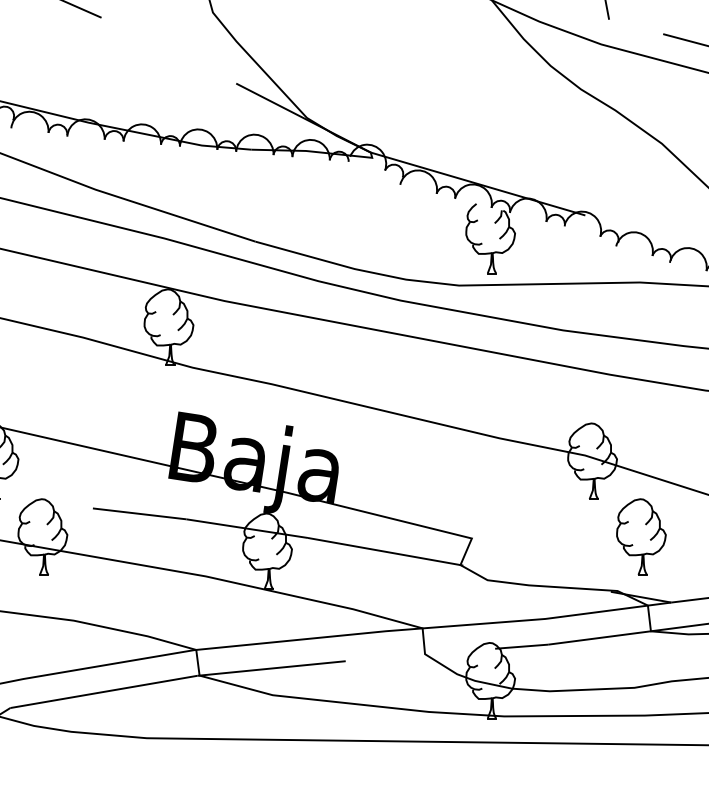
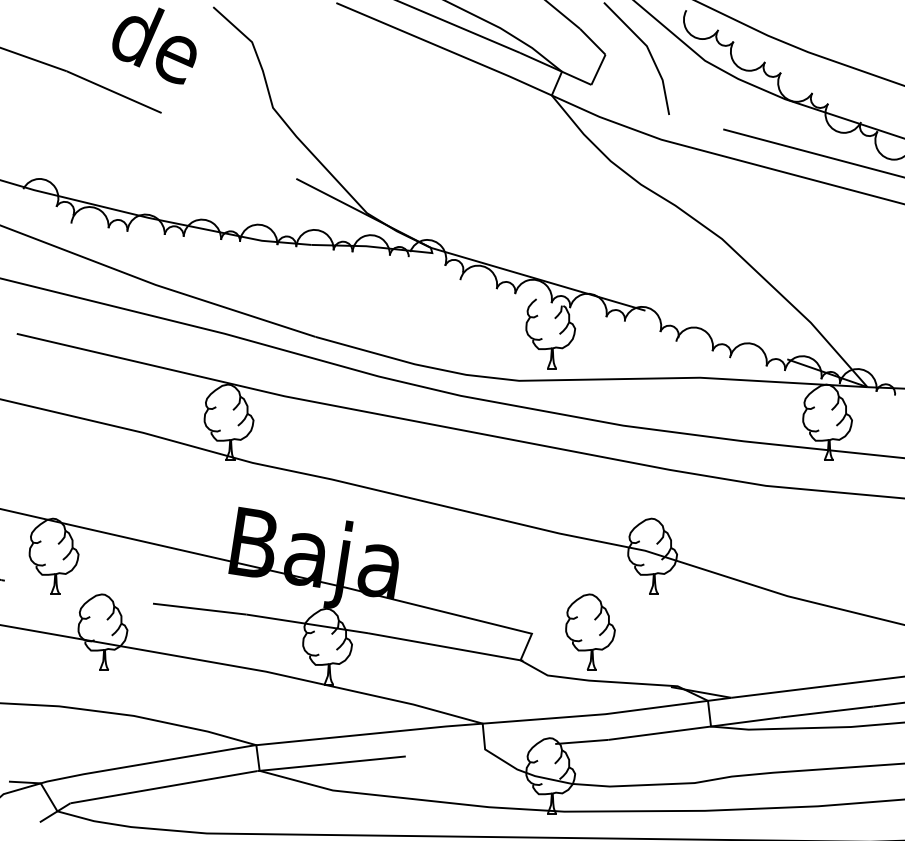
part: (641, 536) -> (590, 631), moved

